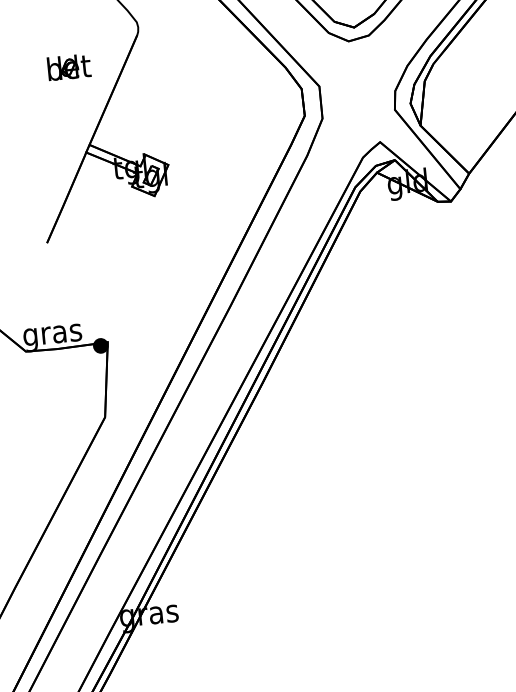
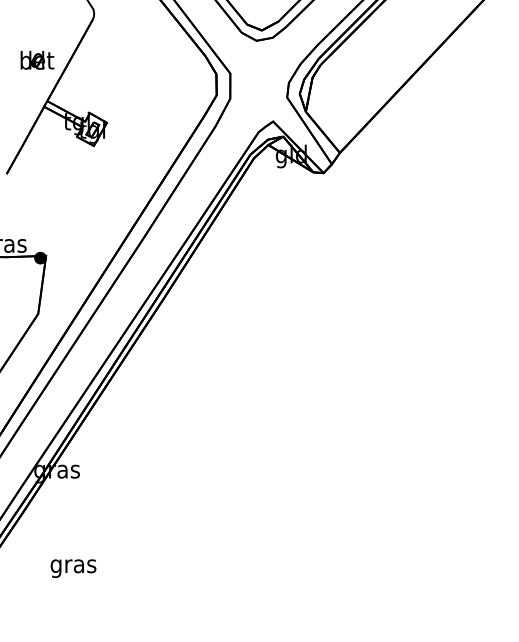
part: (69, 66) -> (37, 59), moved

